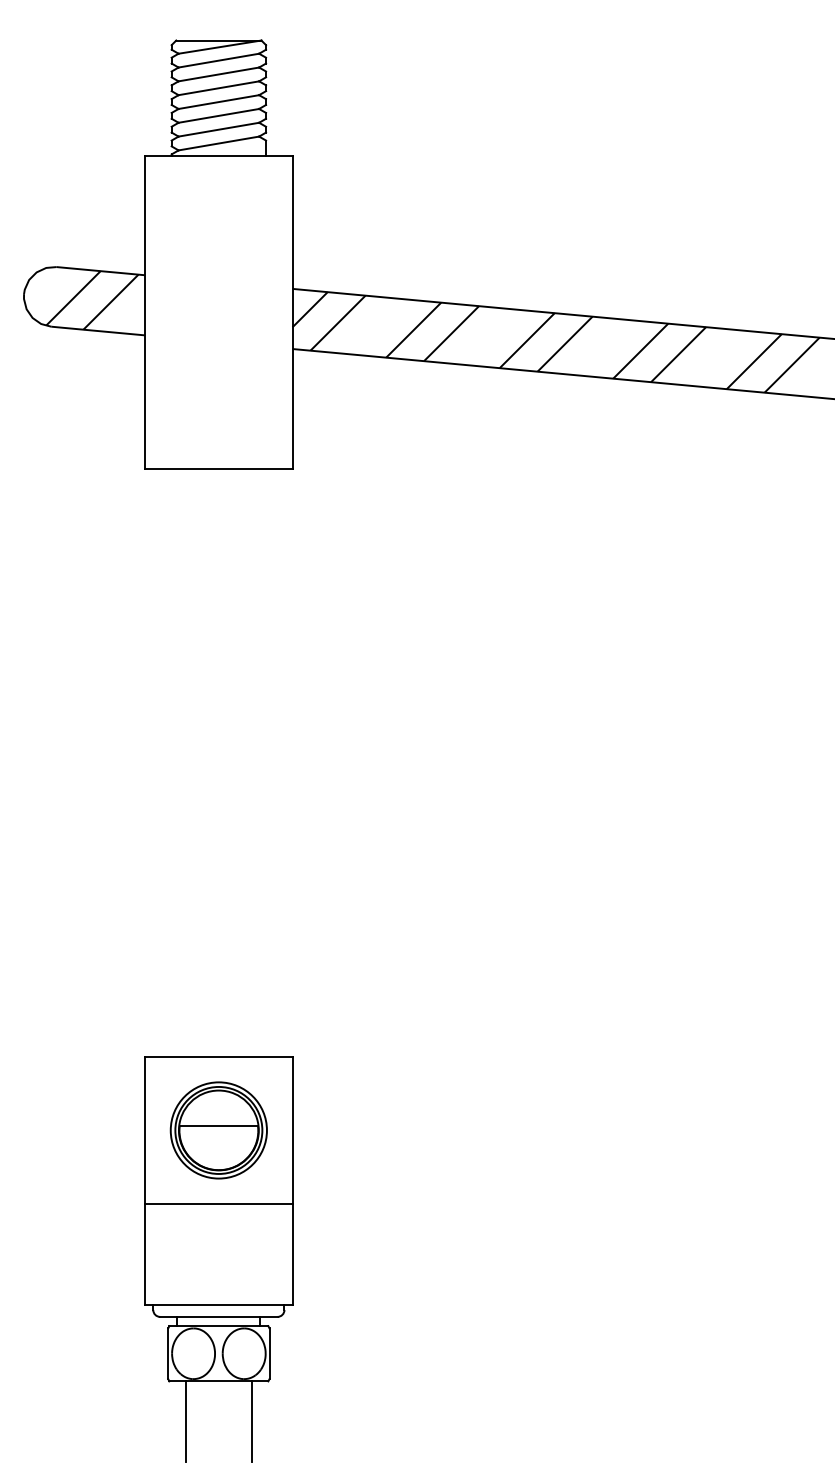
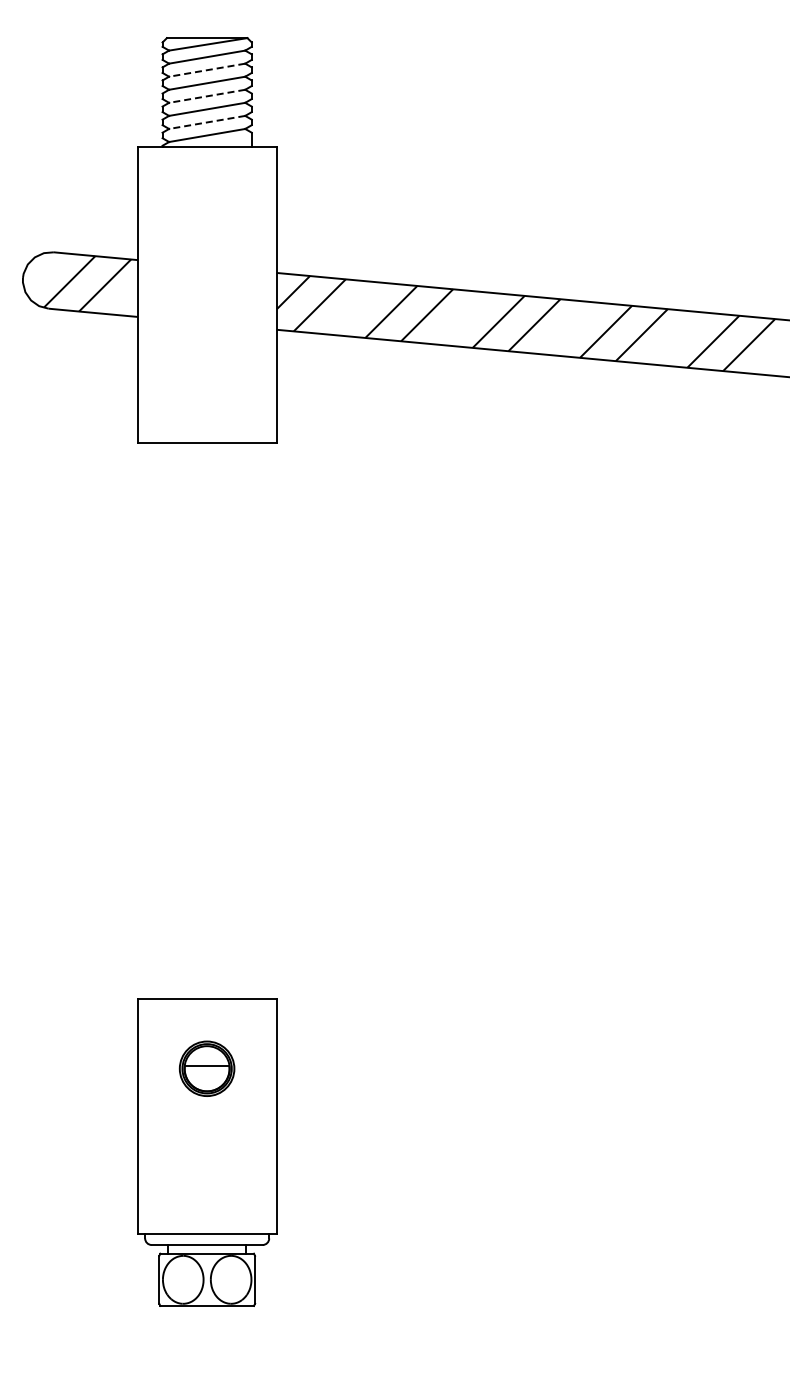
line: (219, 74) -> (207, 70), solid -> dashed
line: (219, 102) -> (207, 96), solid -> dashed
line: (219, 129) -> (207, 122), solid -> dashed
part: (218, 1130) -> (206, 1068), size x0.6
line: (218, 1204) -> (206, 1138), removed
line: (185, 1421) -> (175, 1343), removed
line: (251, 1421) -> (238, 1343), removed

